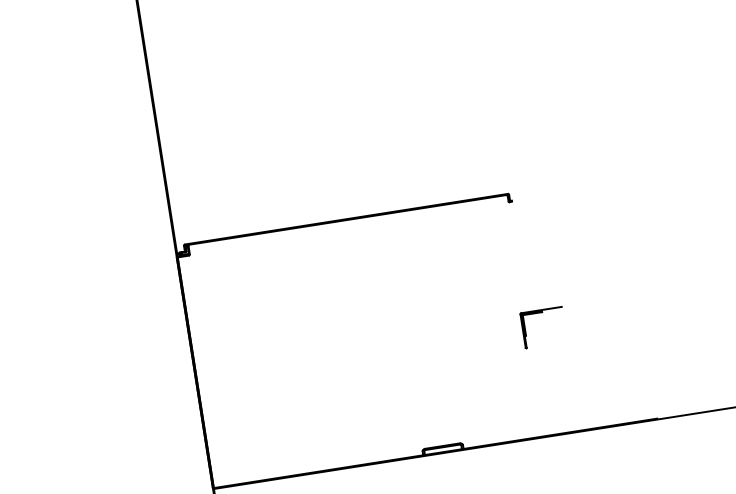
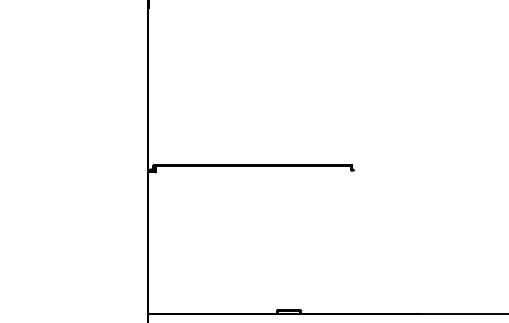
part: (541, 312) -> (360, 239), removed

